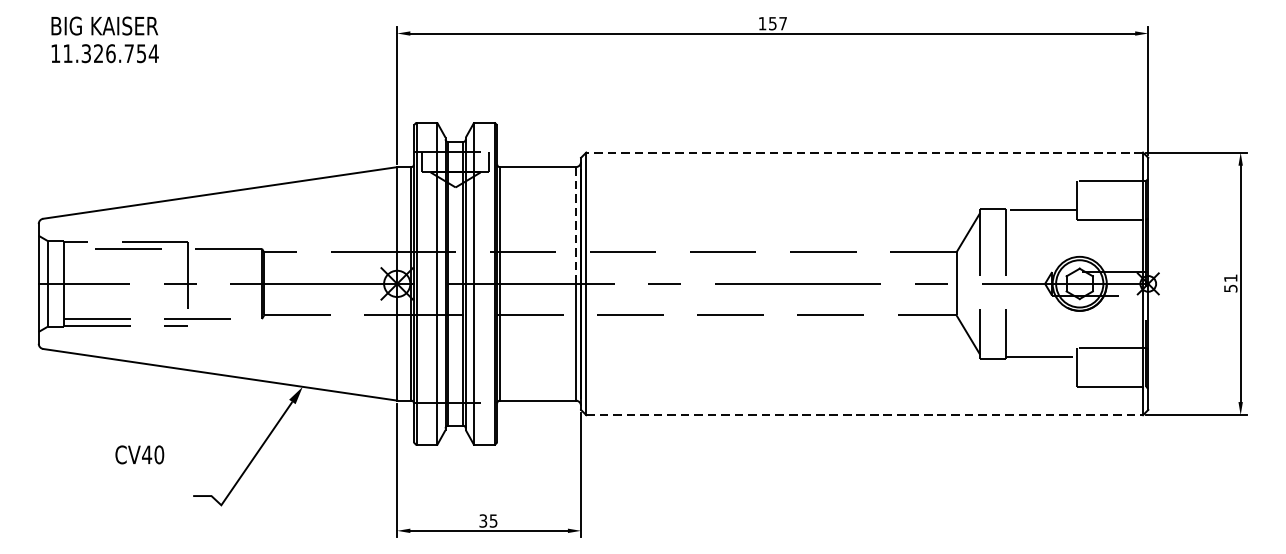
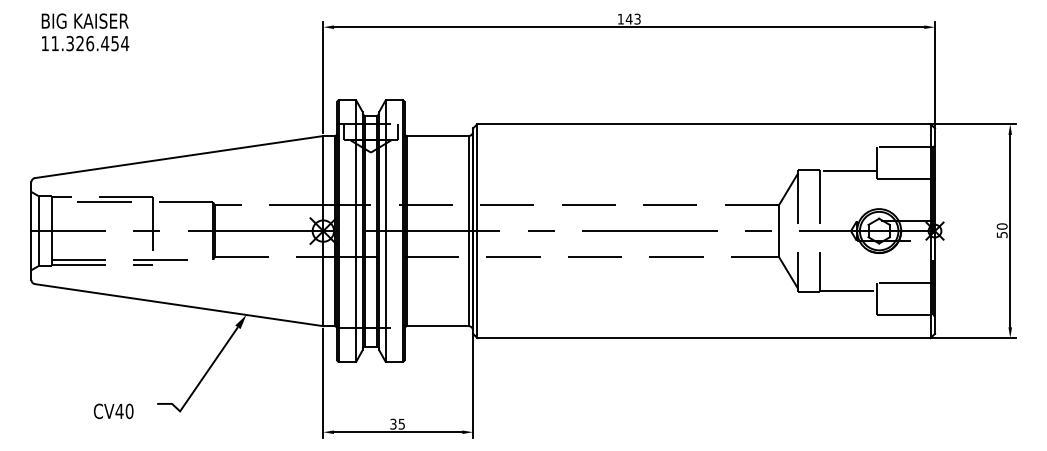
text: (776, 22) -> (632, 18), 157 -> 143
text: (129, 53) -> (105, 43), 11.326.754 -> 11.326.454
line: (865, 152) -> (704, 124), dashed -> solid
line: (575, 225) -> (468, 183), dashed -> solid
text: (1229, 278) -> (1001, 226), 51 -> 50
line: (865, 415) -> (704, 338), dashed -> solid
text: (139, 455) -> (113, 411), moved

